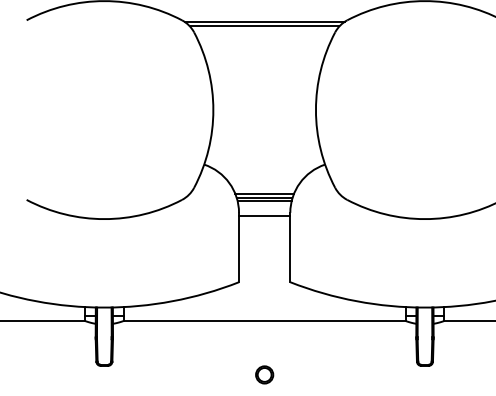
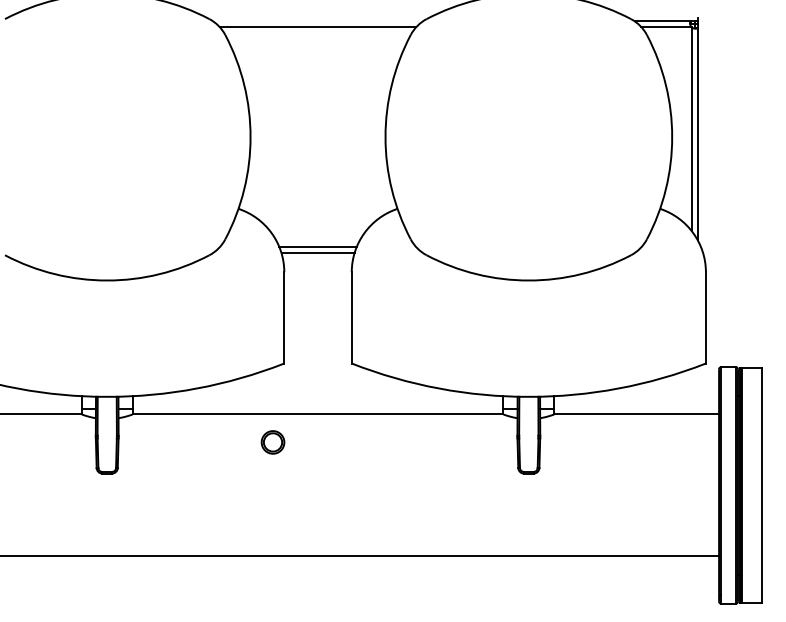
line: (264, 22) -> (317, 21), removed
line: (264, 200) -> (317, 256), removed
line: (264, 216) -> (317, 276), removed
part: (264, 374) -> (272, 442), moved

